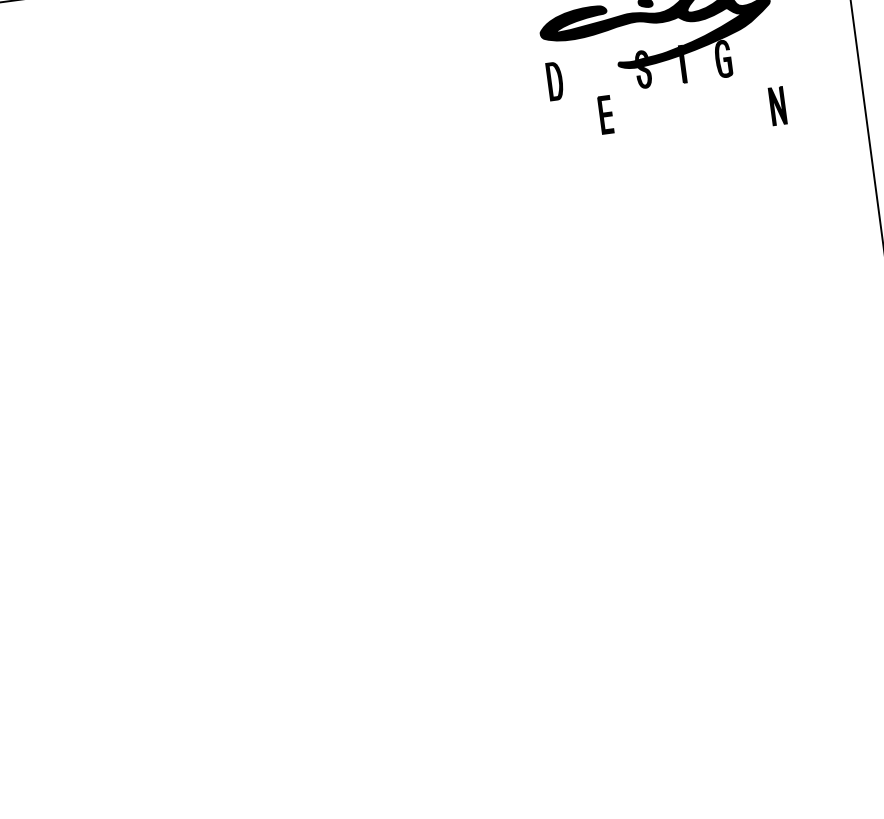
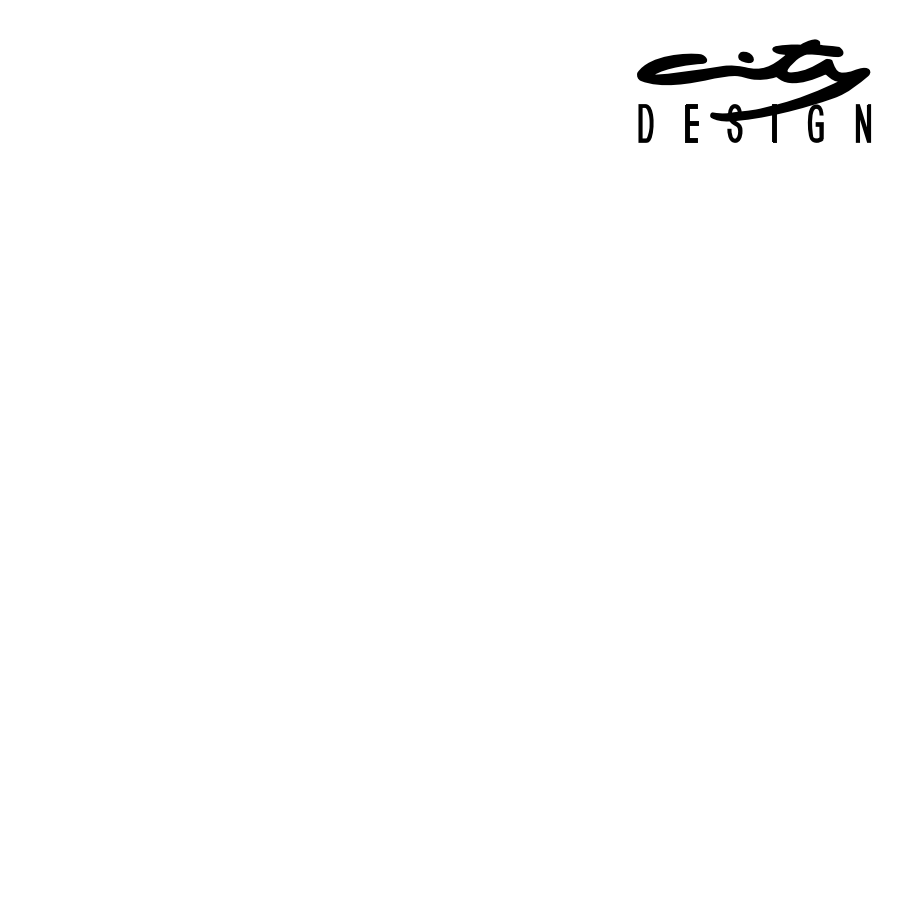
part: (776, 106) -> (862, 123), moved
part: (605, 114) -> (691, 123), moved

